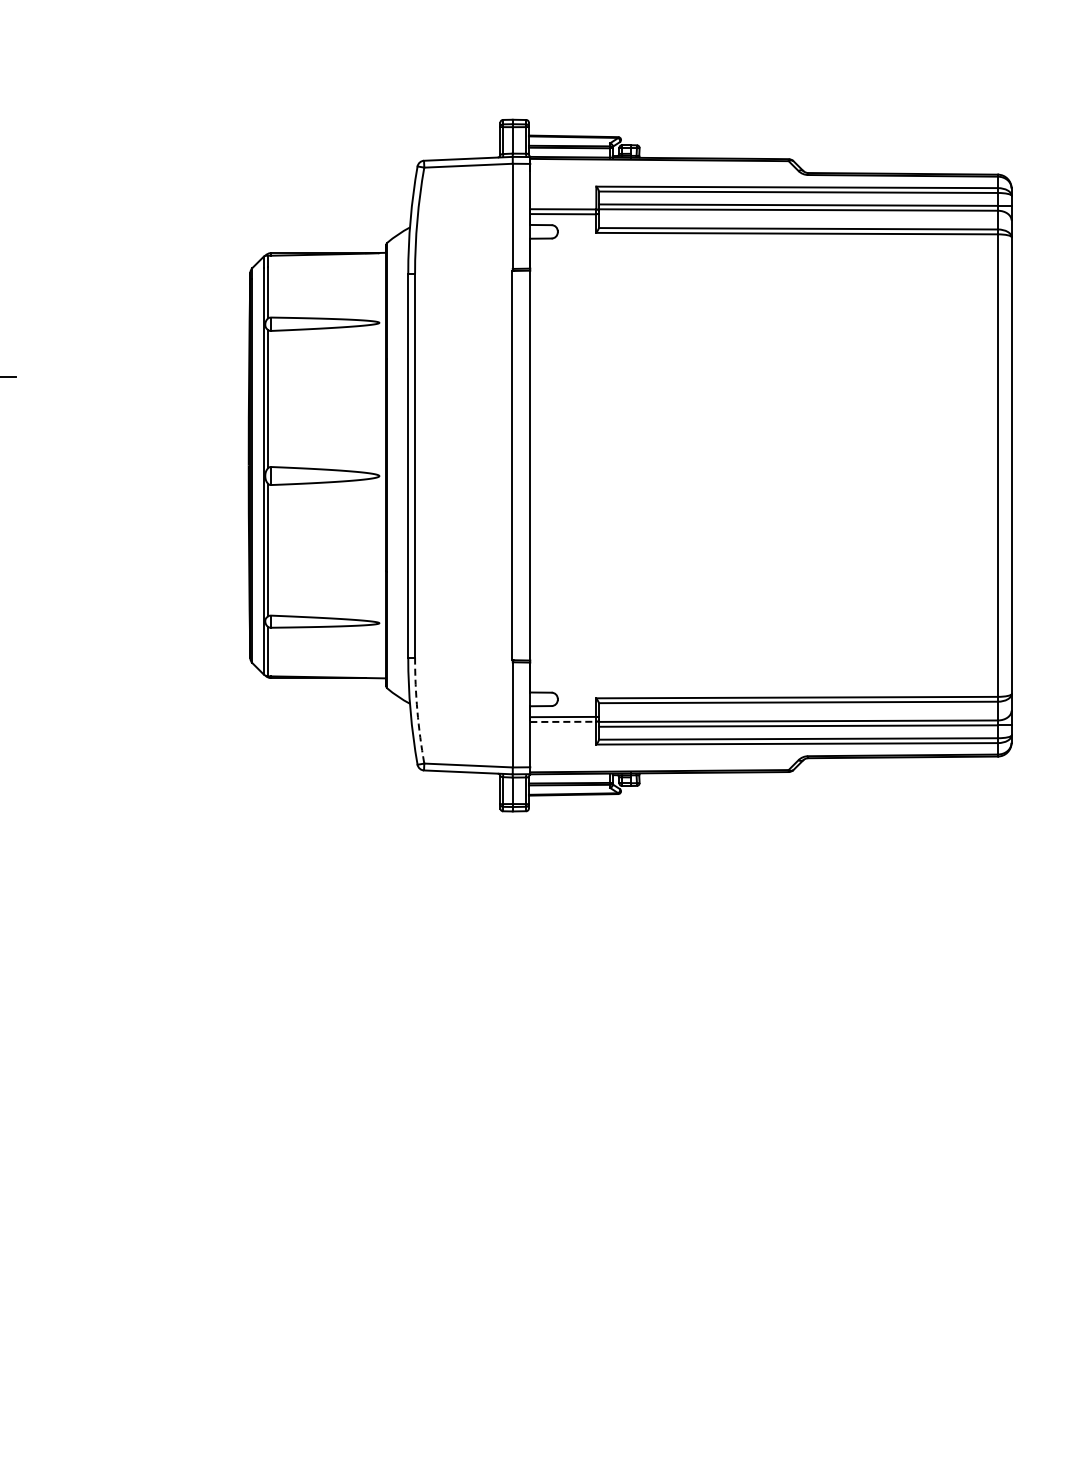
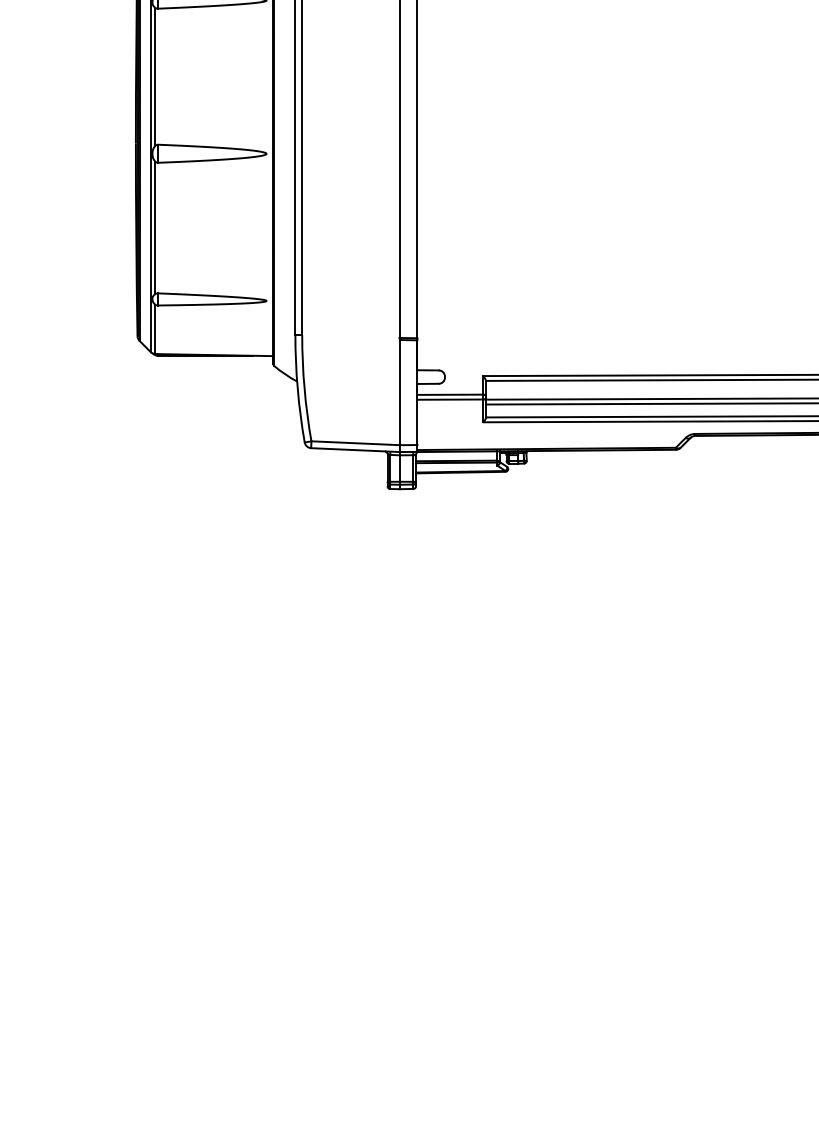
arc: (417, 710) -> (304, 388), dashed -> solid
line: (563, 721) -> (450, 399), dashed -> solid

